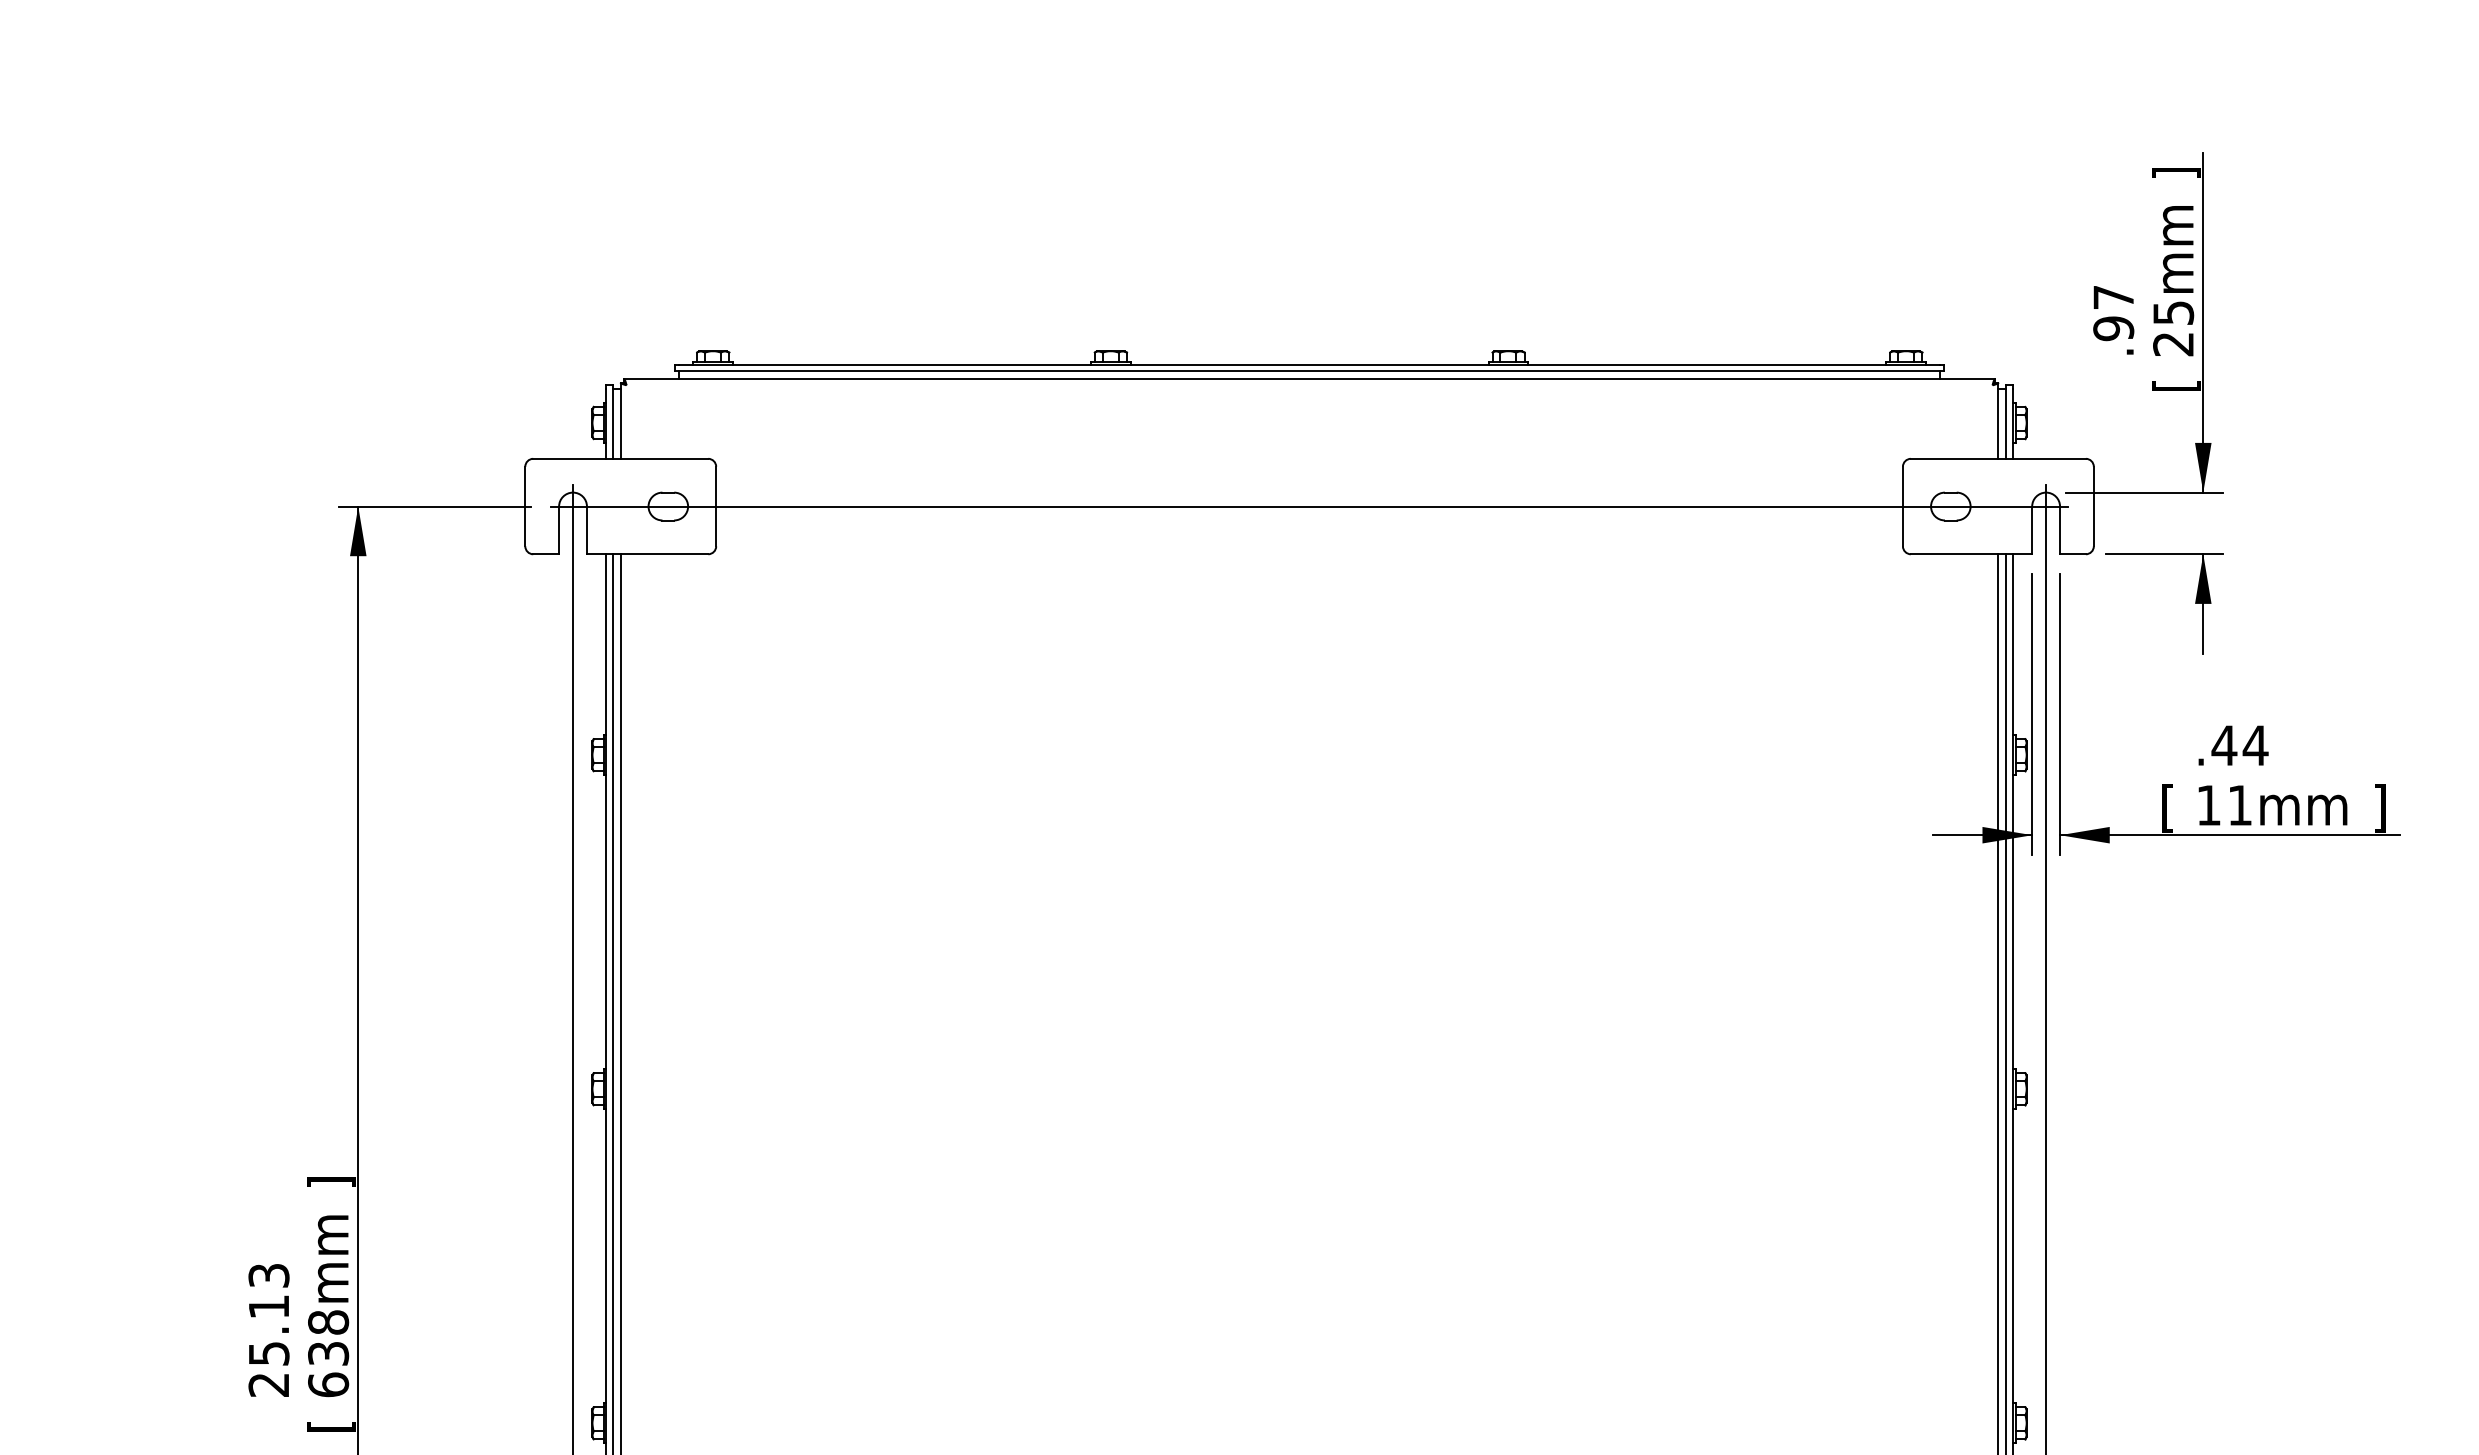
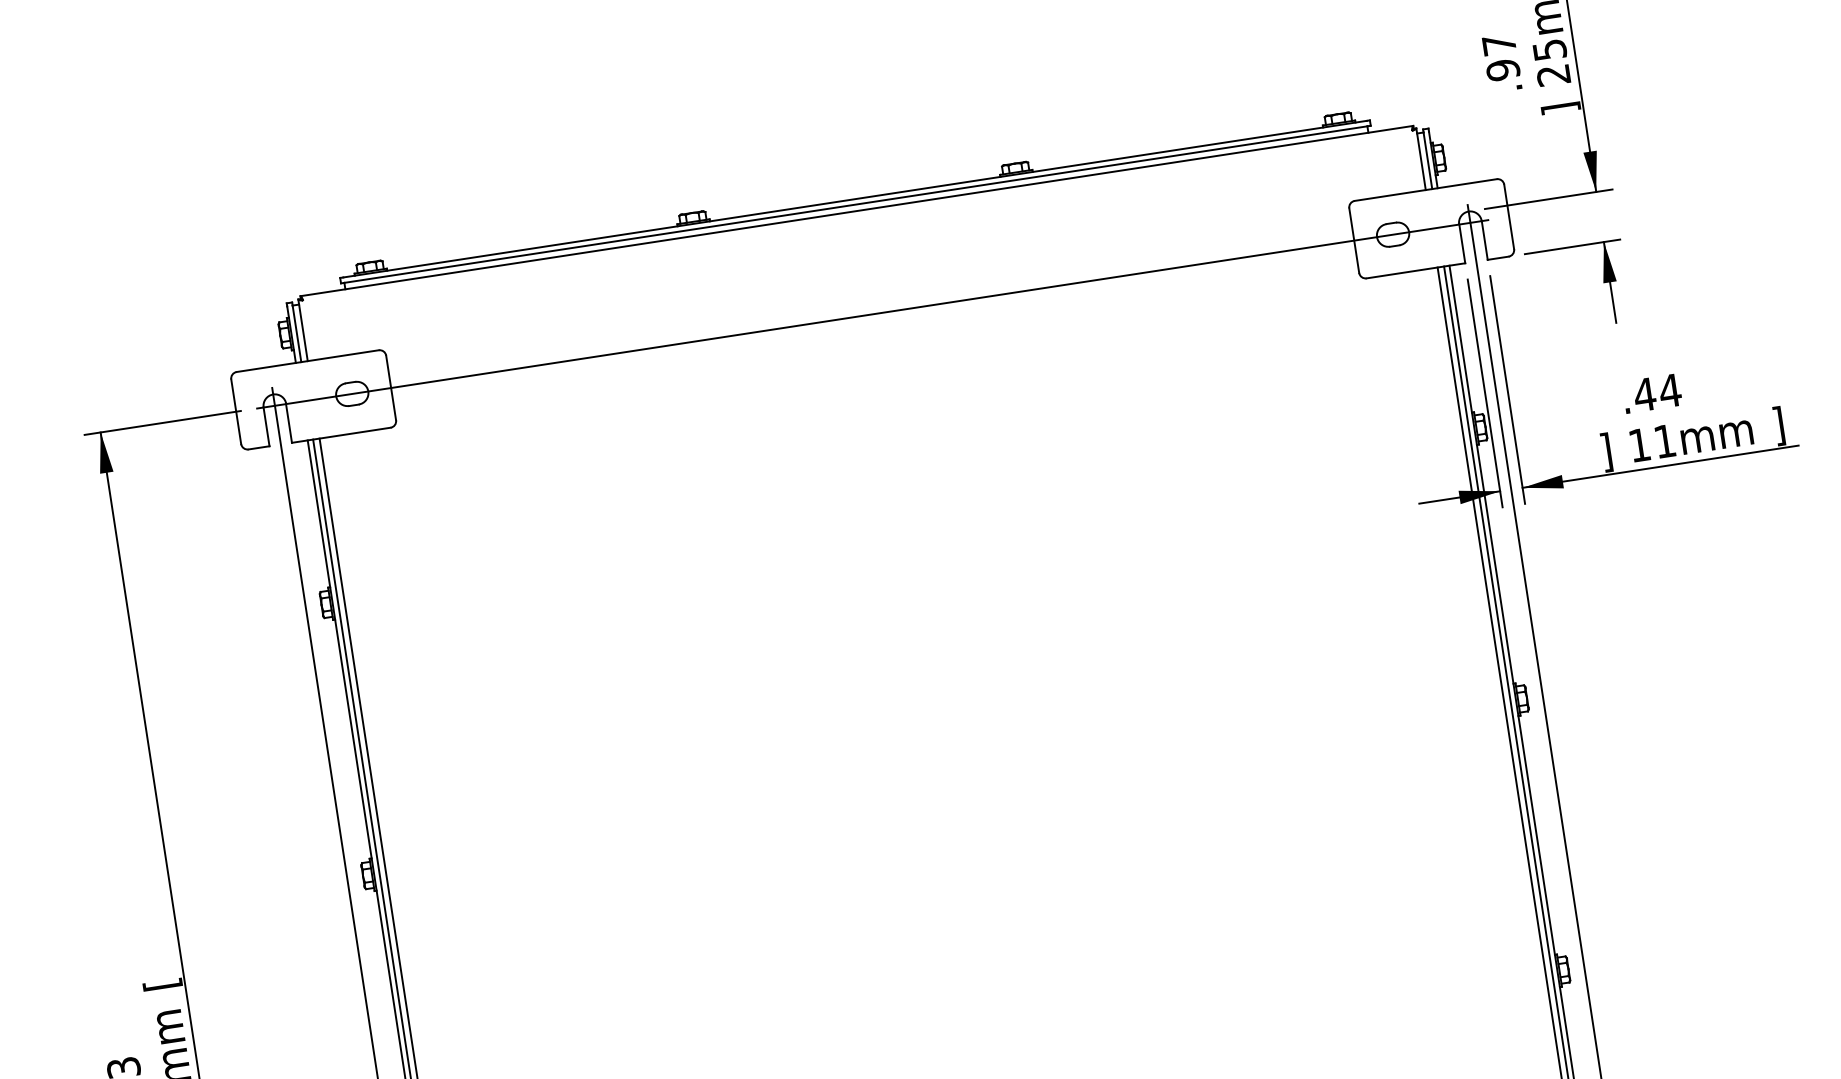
text: (2176, 385) -> (1561, 108), [ -> ]
text: (2167, 808) -> (1606, 452), [ -> ]
text: (331, 1182) -> (162, 984), ] -> [

